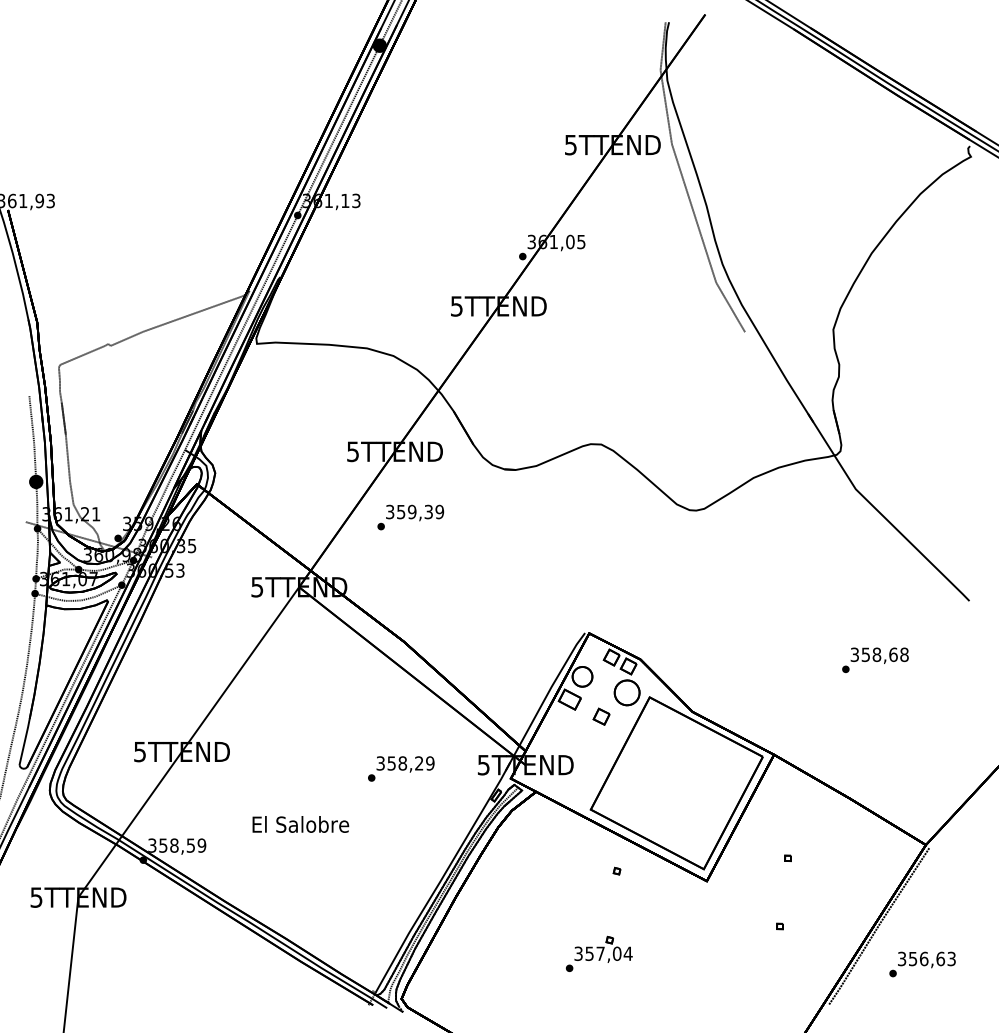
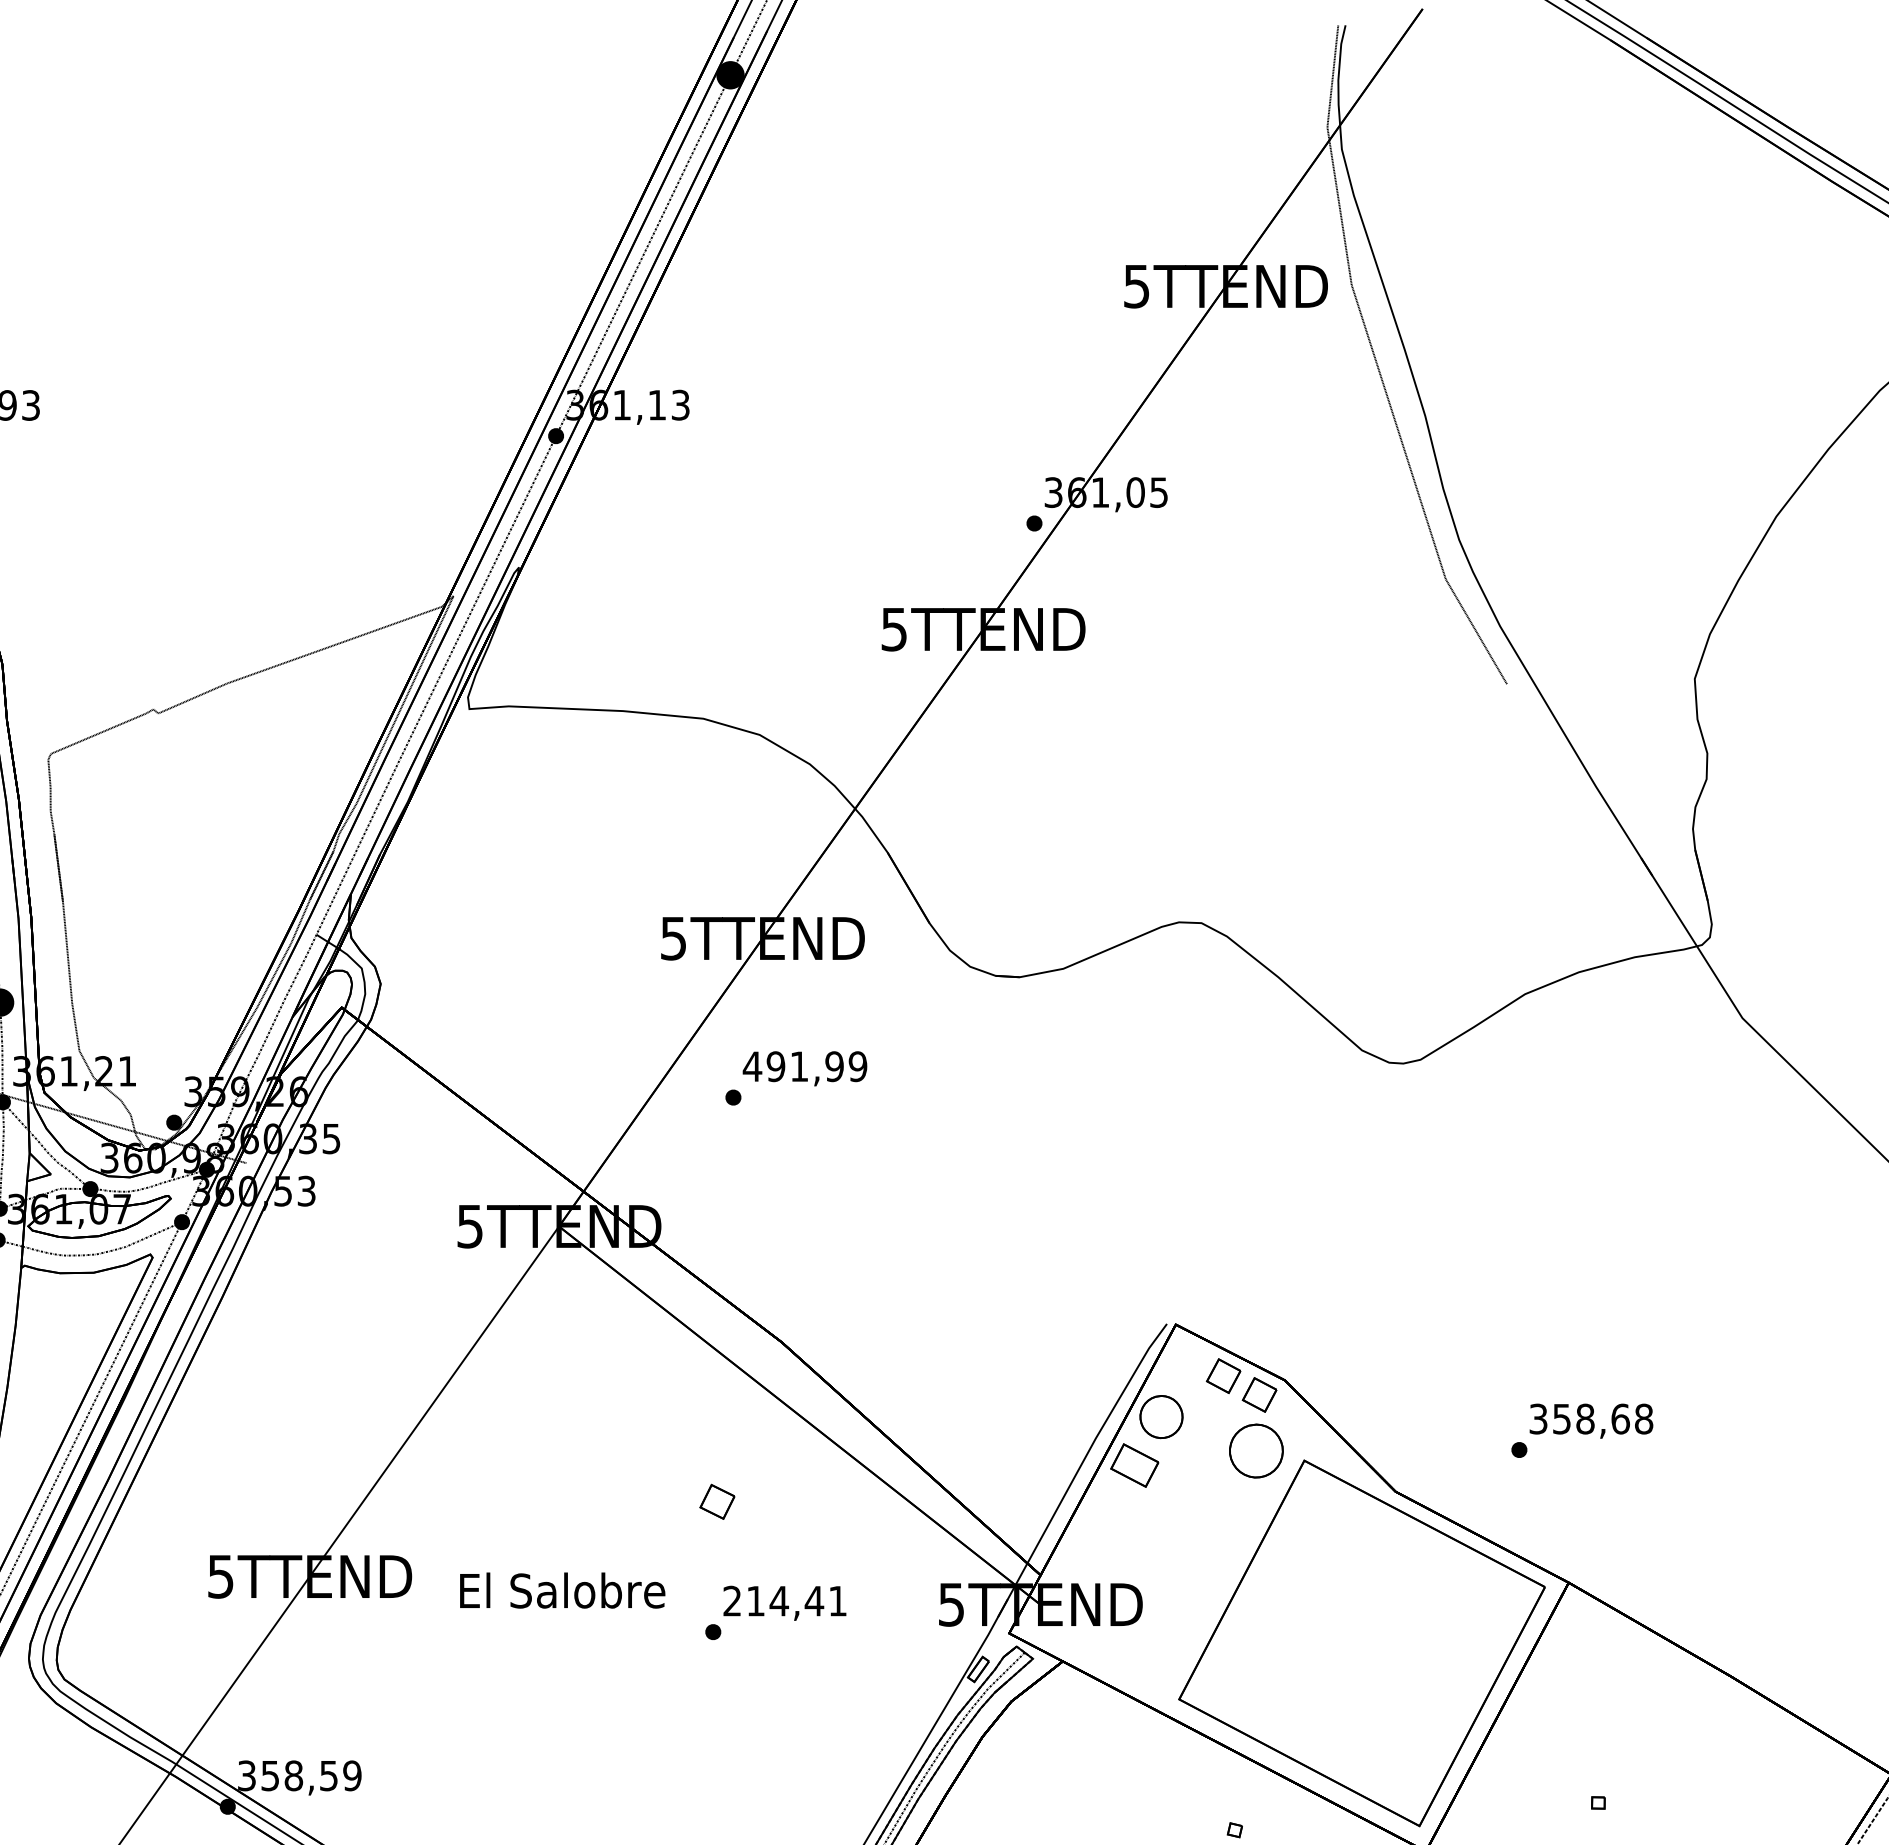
text: (408, 511) -> (791, 1065), 359,39 -> 491,99
text: (875, 659) -> (1582, 1429), moved
part: (601, 716) -> (717, 1501), moved
text: (405, 763) -> (785, 1601), 358,29 -> 214,41
text: (300, 824) -> (561, 1590), moved

